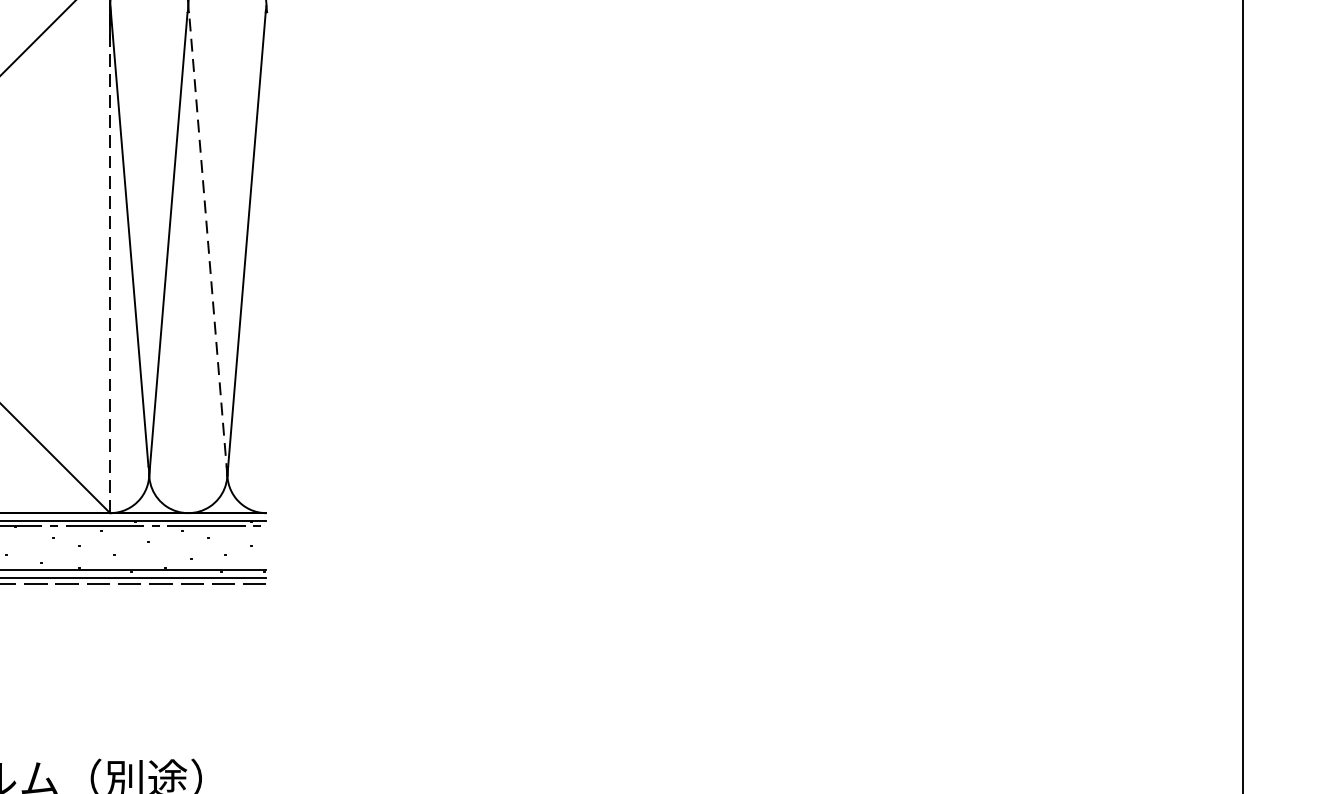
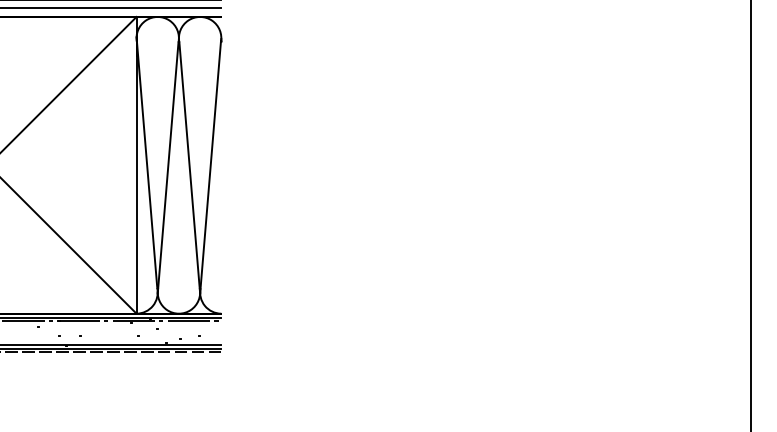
line: (207, 245) -> (189, 168), dashed -> solid
line: (110, 258) -> (136, 175), dashed -> solid

